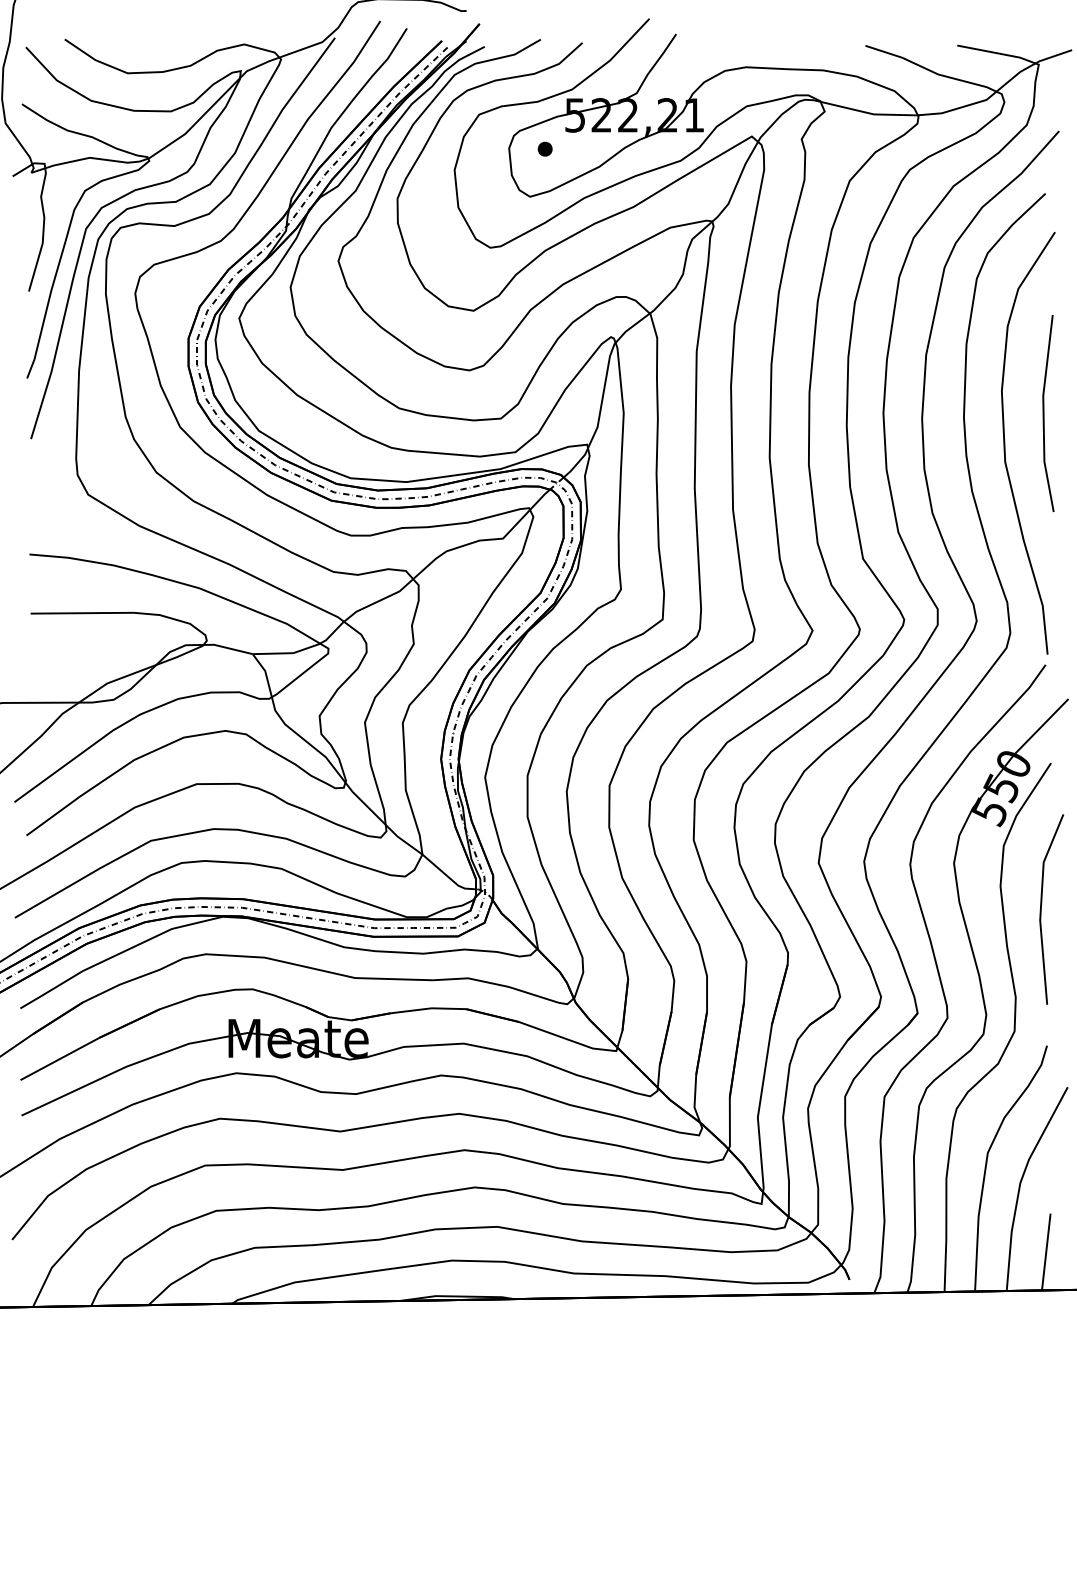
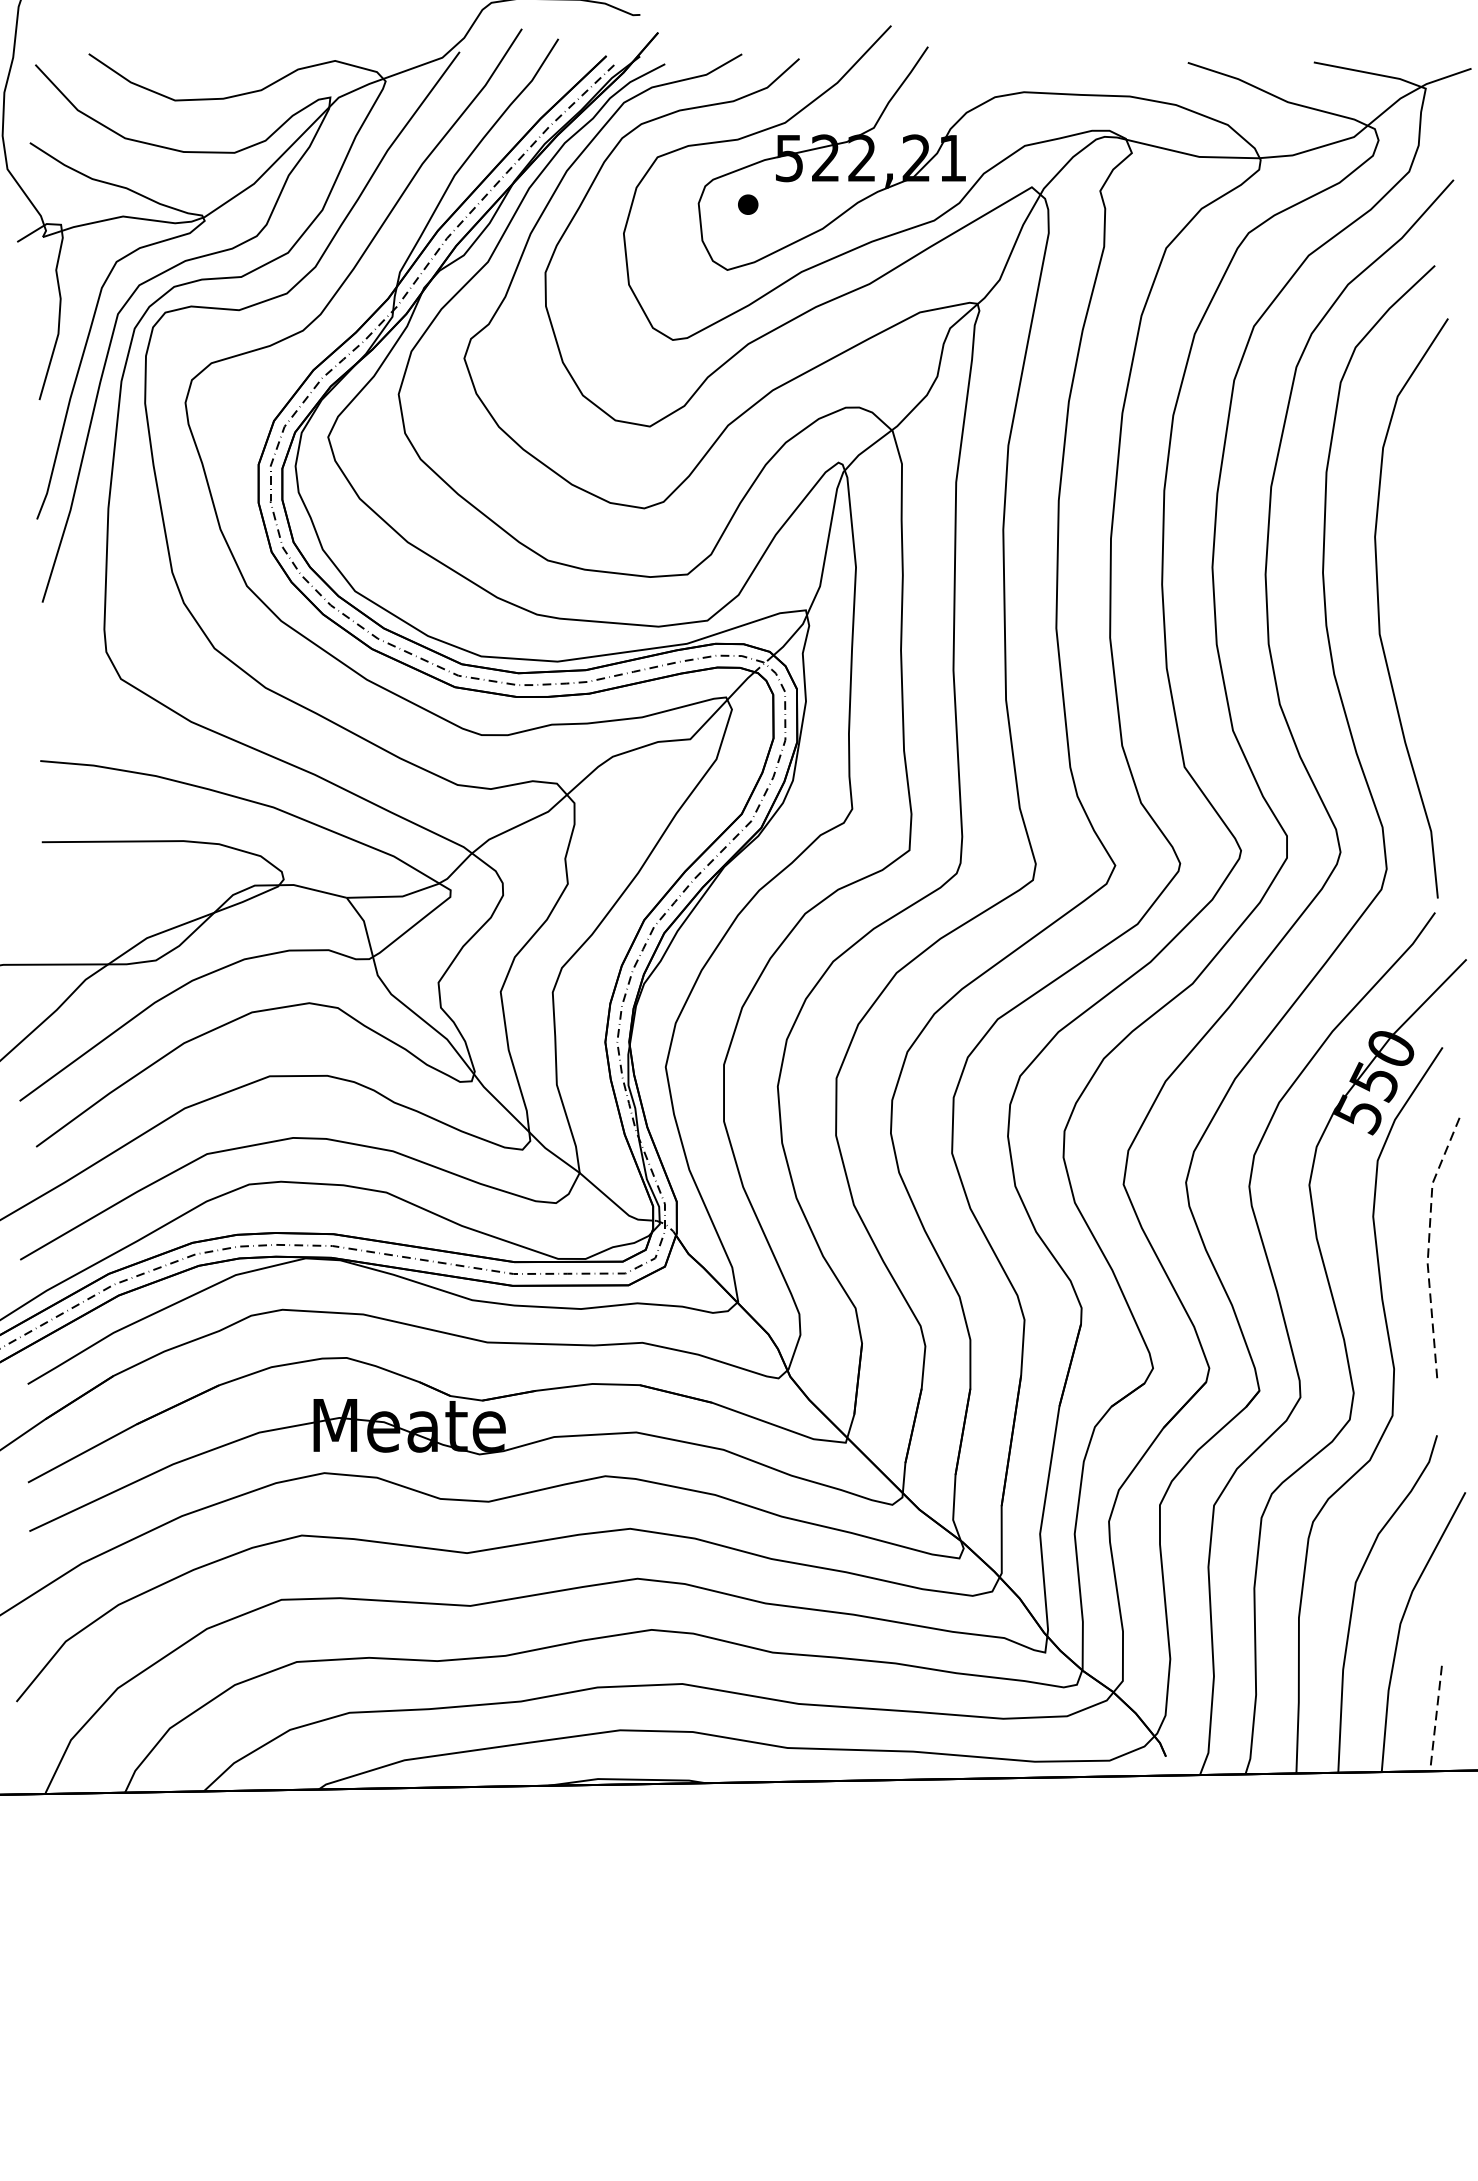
line: (1044, 413) -> (1433, 567), removed
line: (1040, 907) -> (1428, 1245), solid -> dashed
line: (1046, 1252) -> (1436, 1719), solid -> dashed

